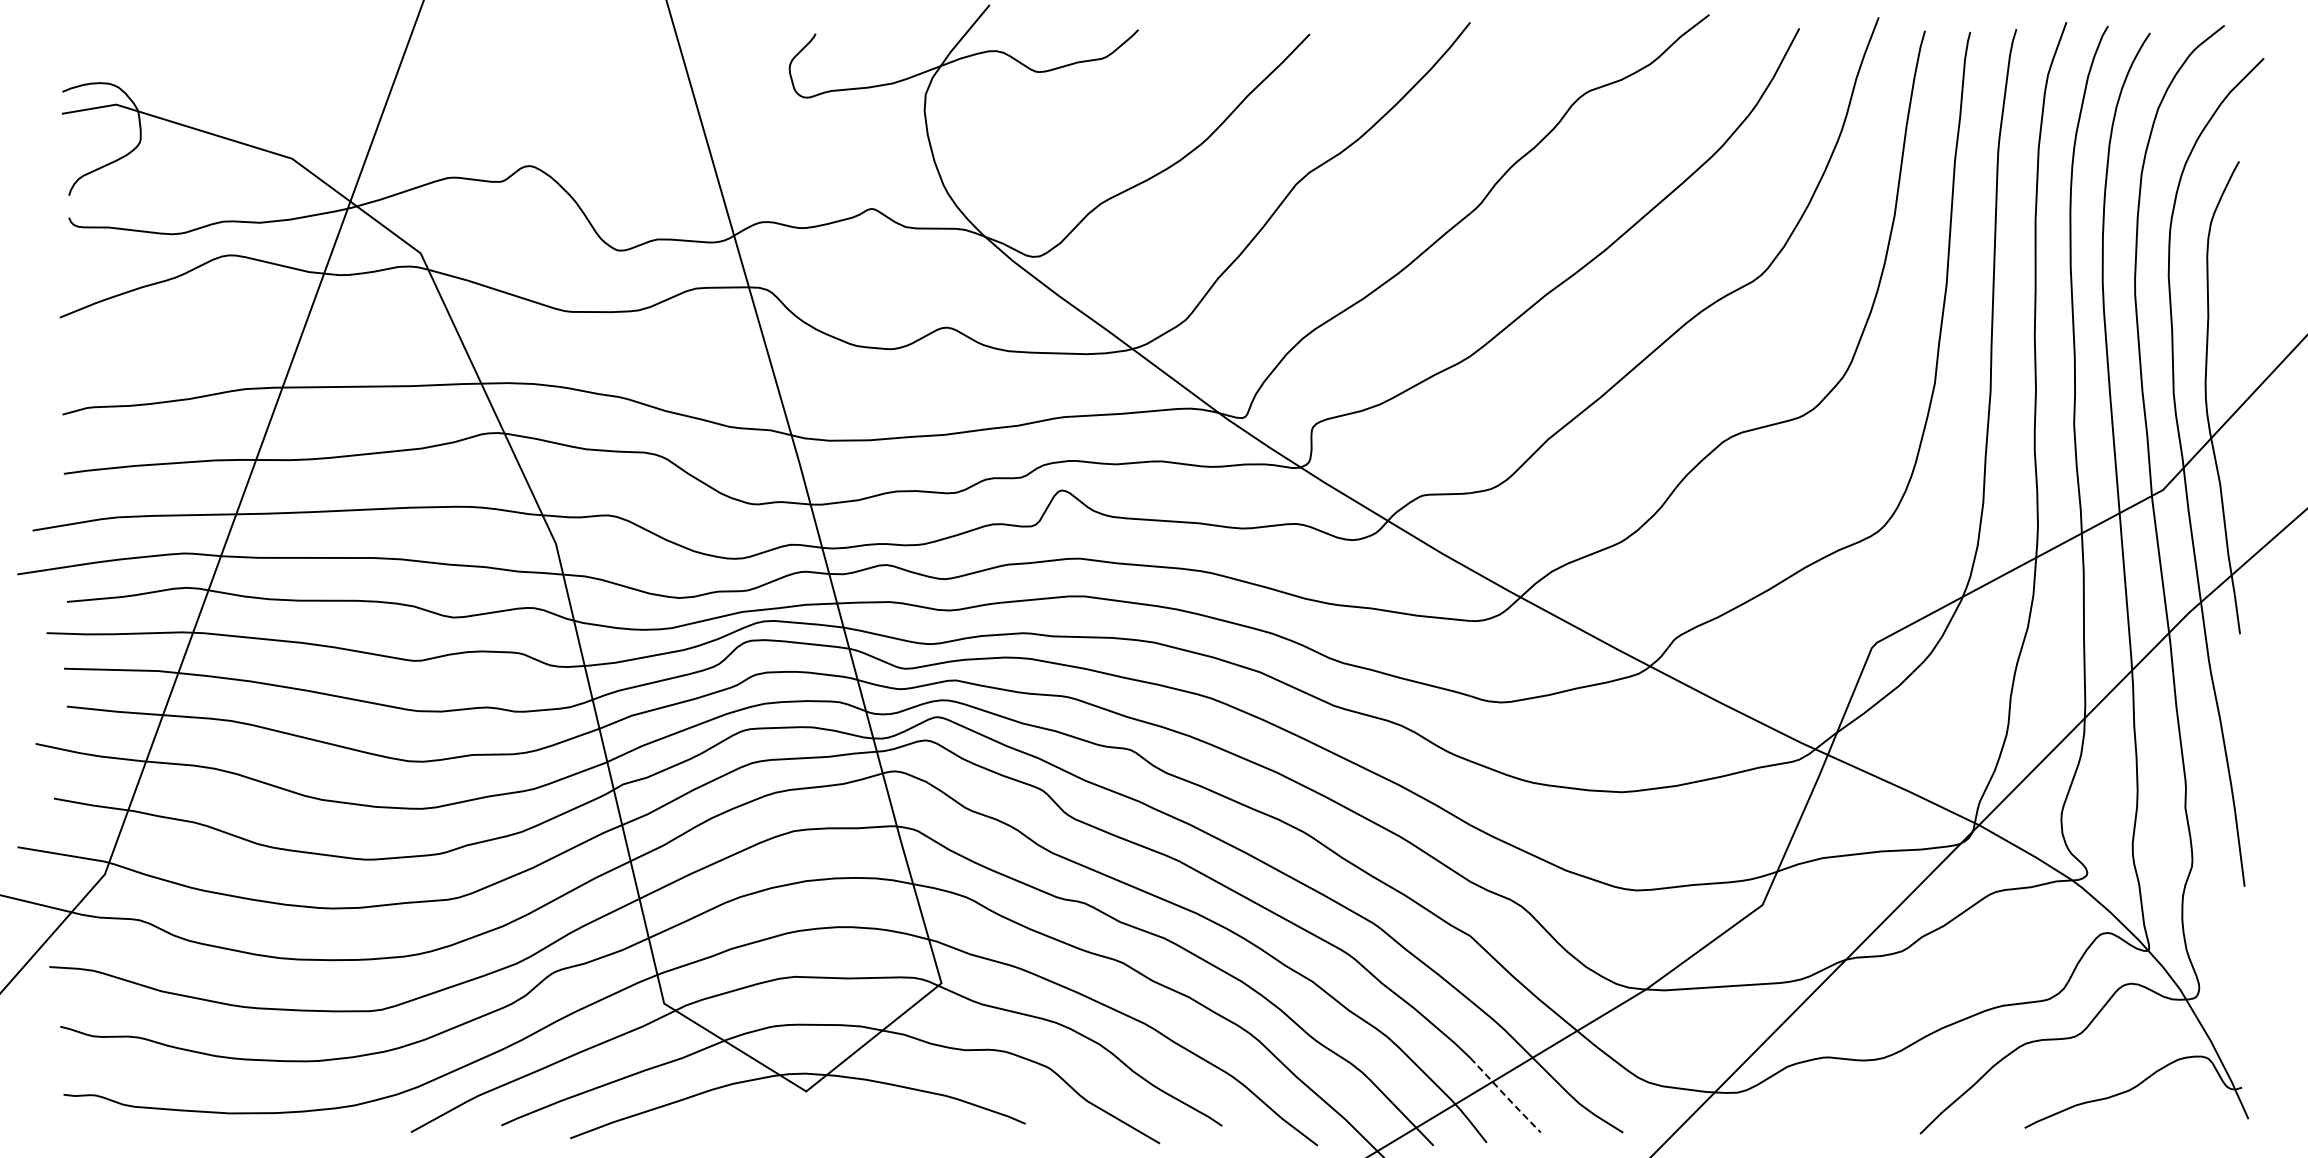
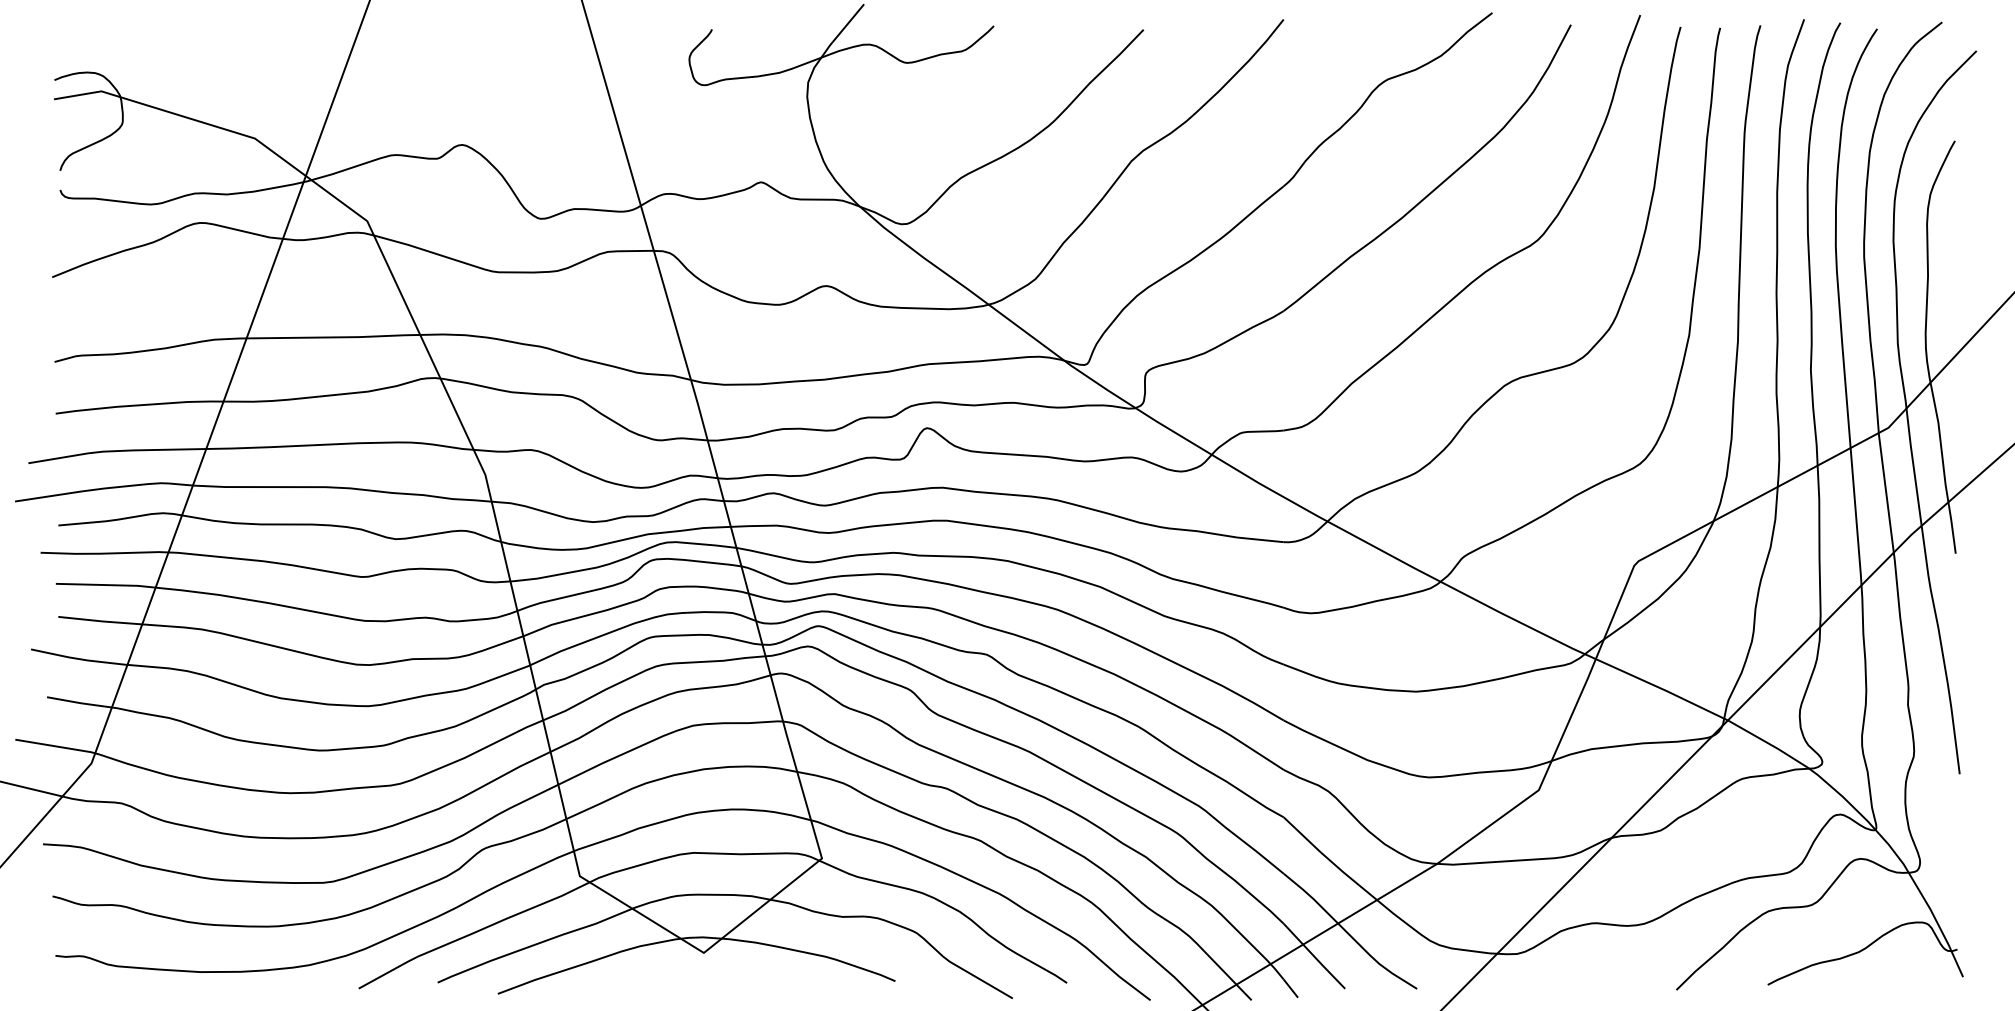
line: (1505, 1095) -> (1314, 956), dashed -> solid

